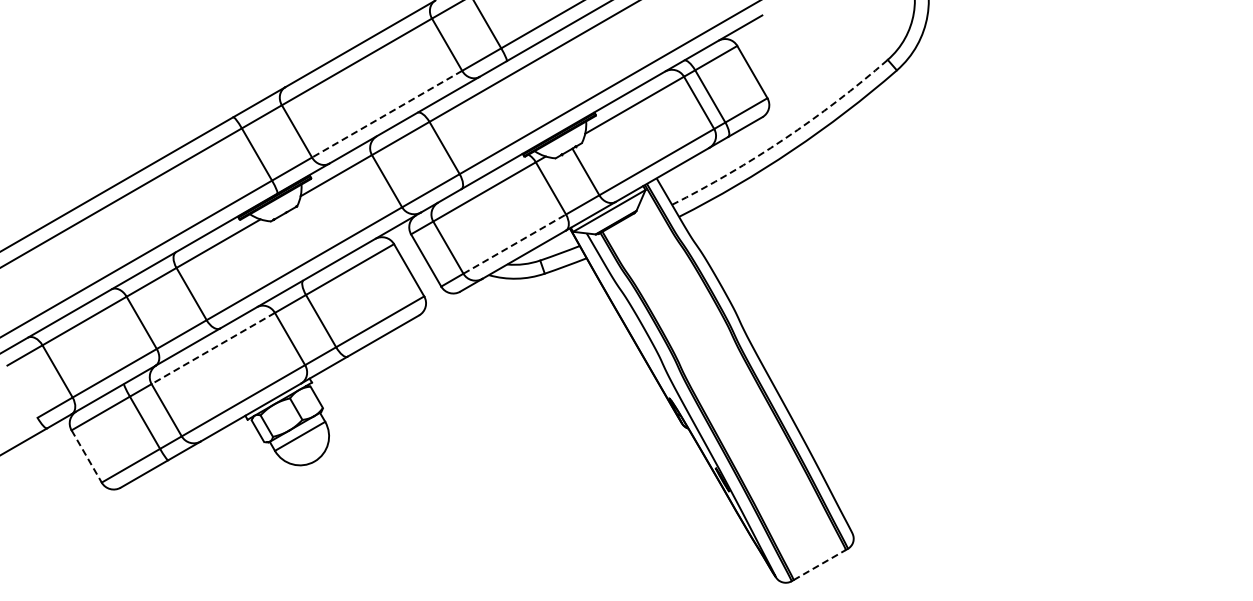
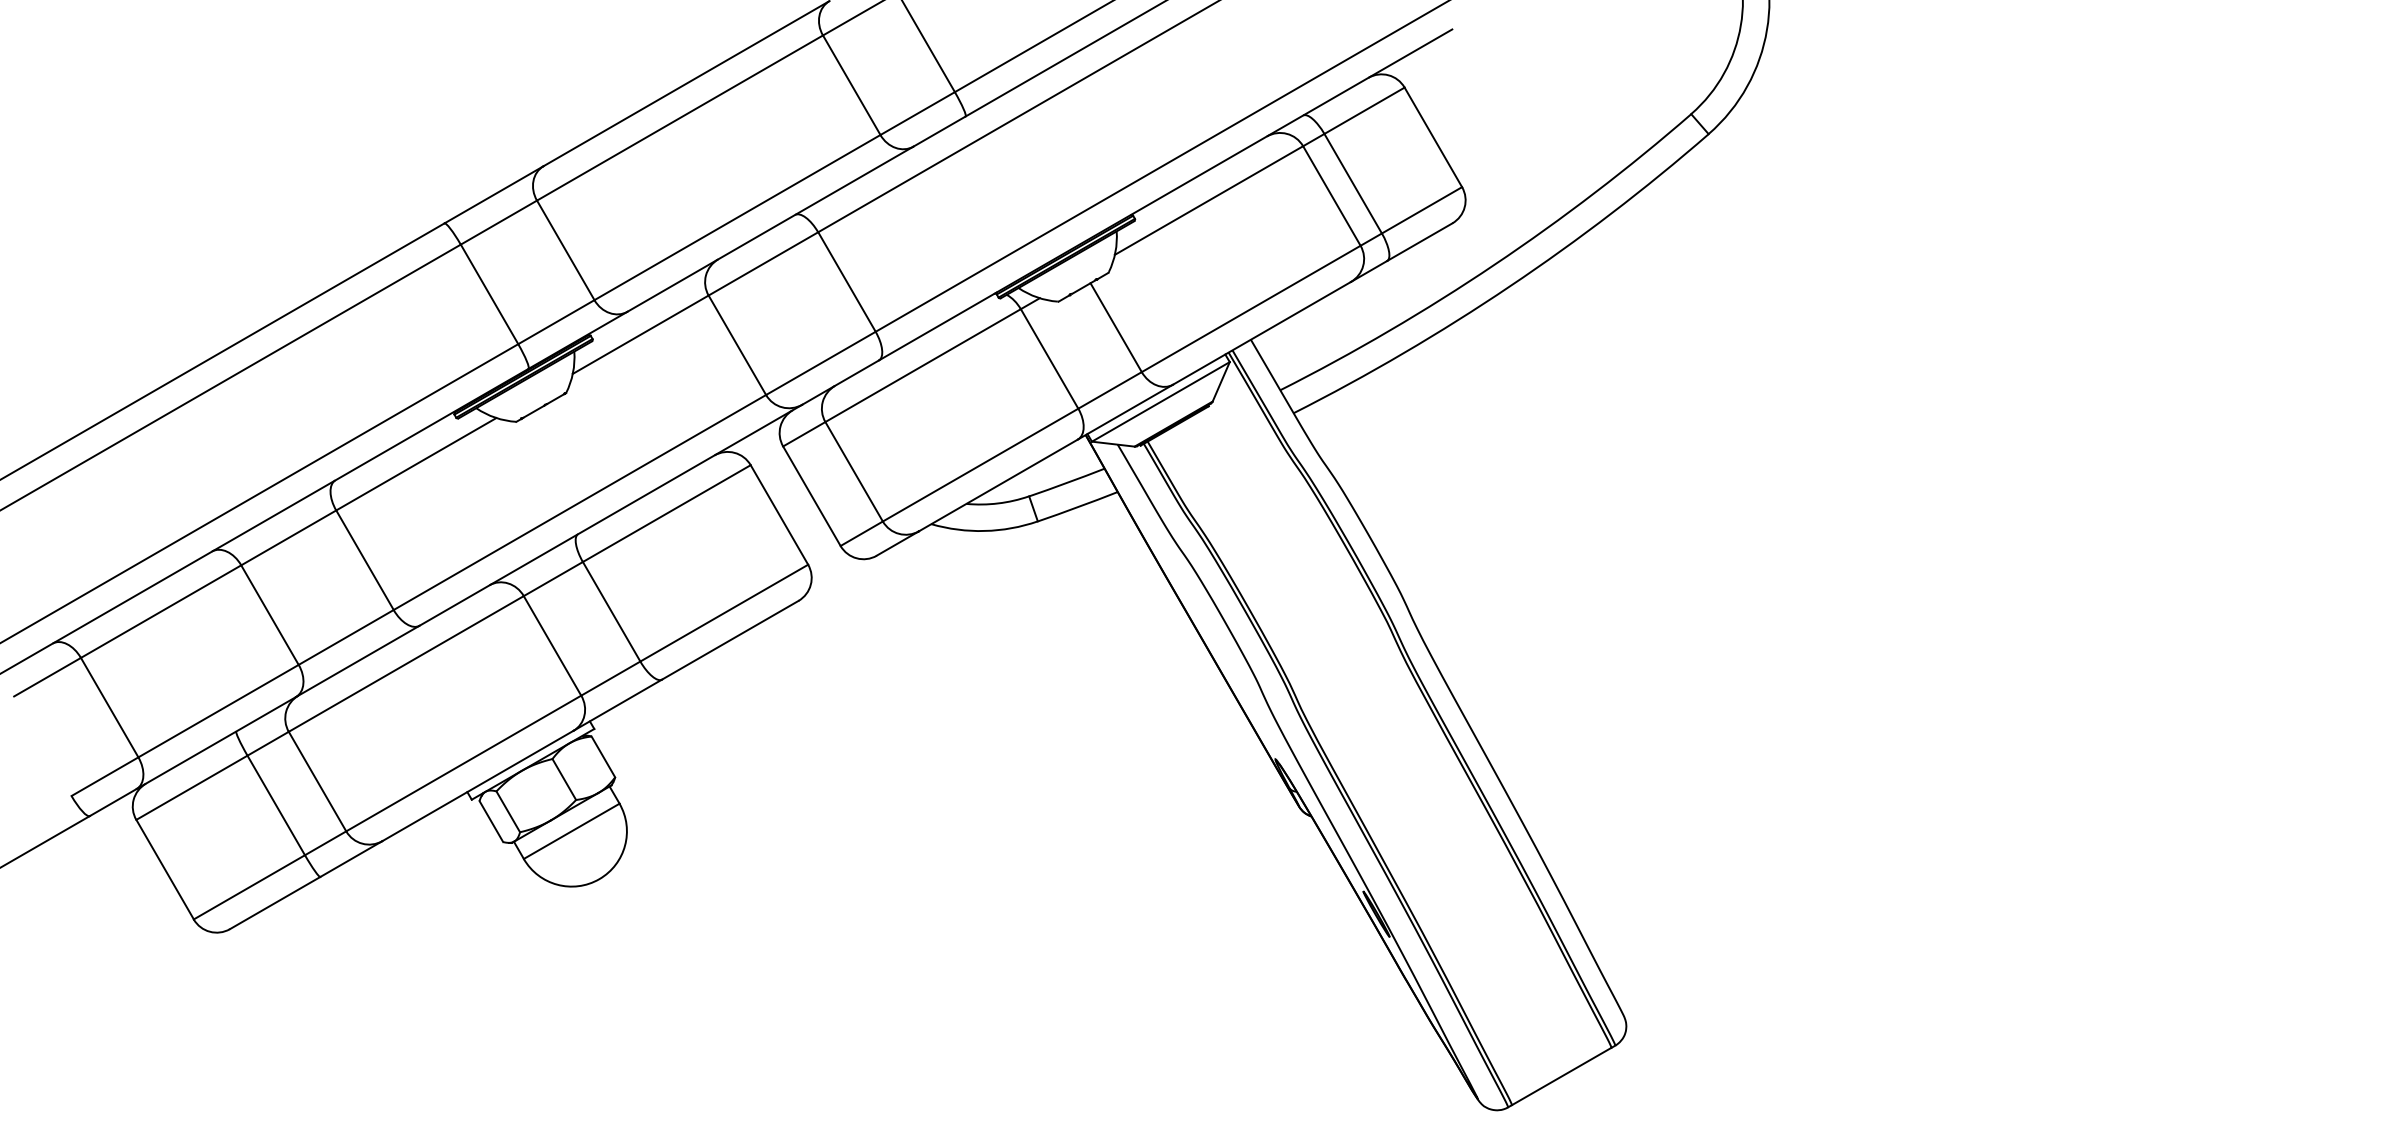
line: (387, 114) -> (738, 218), dashed -> solid
arc: (784, 139) -> (1494, 265), dashed -> solid
line: (515, 243) -> (982, 463), dashed -> solid
line: (212, 348) -> (404, 663), dashed -> solid
line: (86, 456) -> (164, 869), dashed -> solid
line: (820, 564) -> (1563, 1075), dashed -> solid

